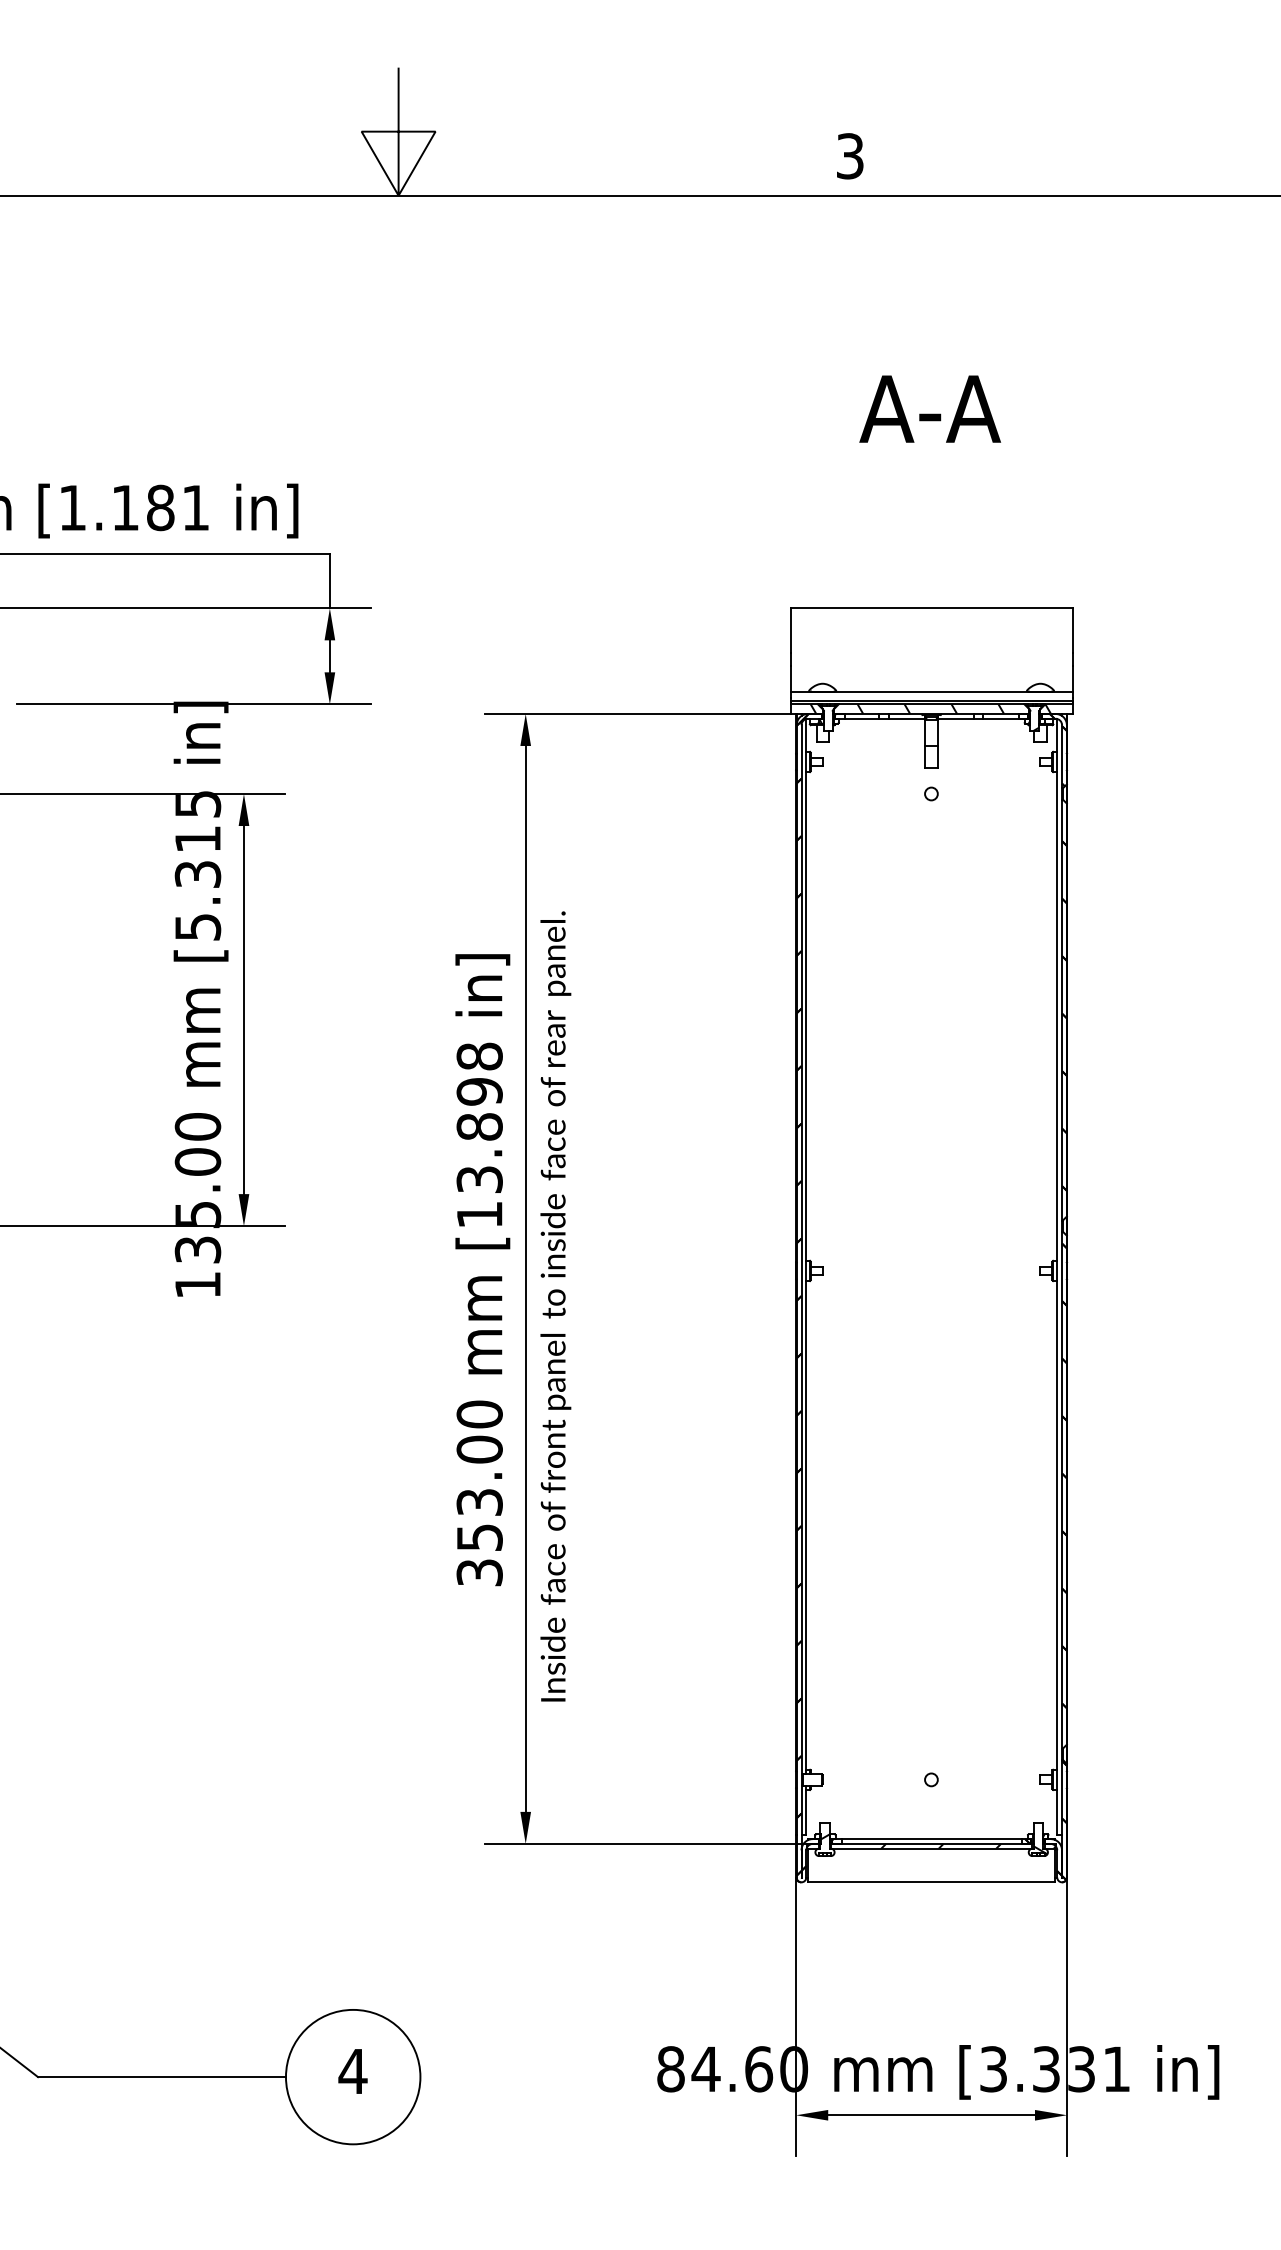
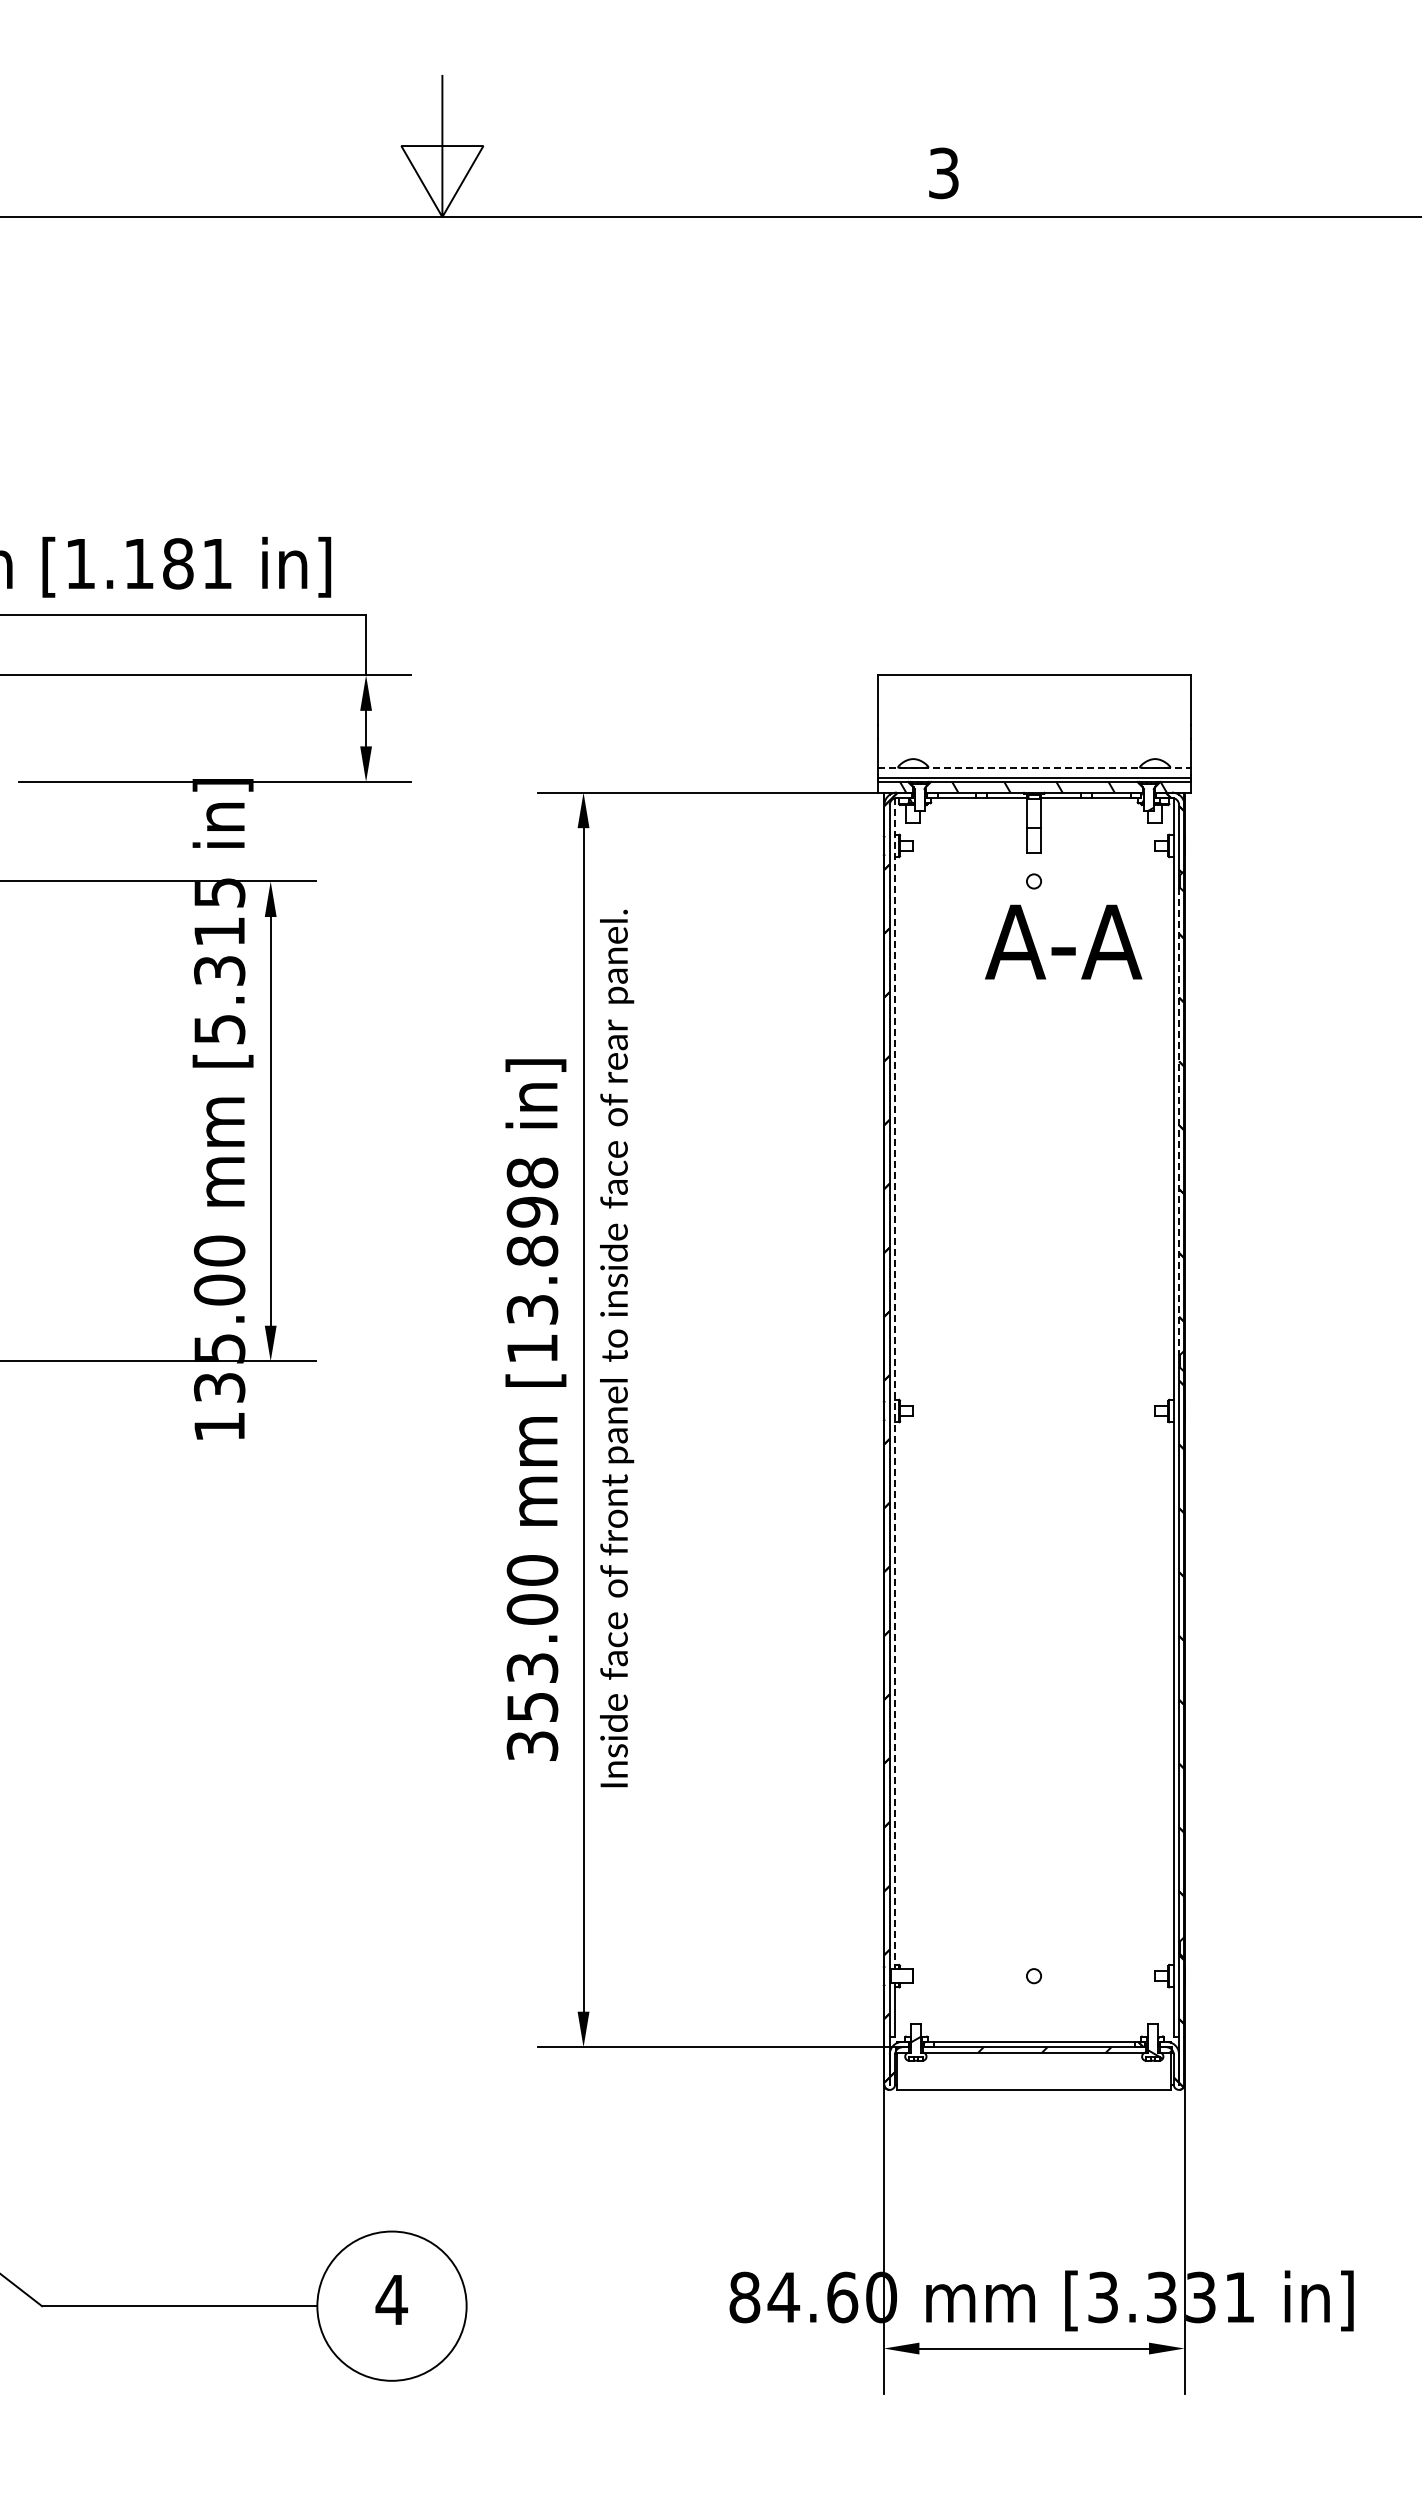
text: (930, 408) -> (1063, 941), moved
line: (931, 691) -> (1034, 767), solid -> dashed
line: (1062, 1010) -> (1179, 1121), solid -> dashed
line: (805, 1247) -> (894, 1384), solid -> dashed
text: (556, 1306) -> (617, 1348), moved

